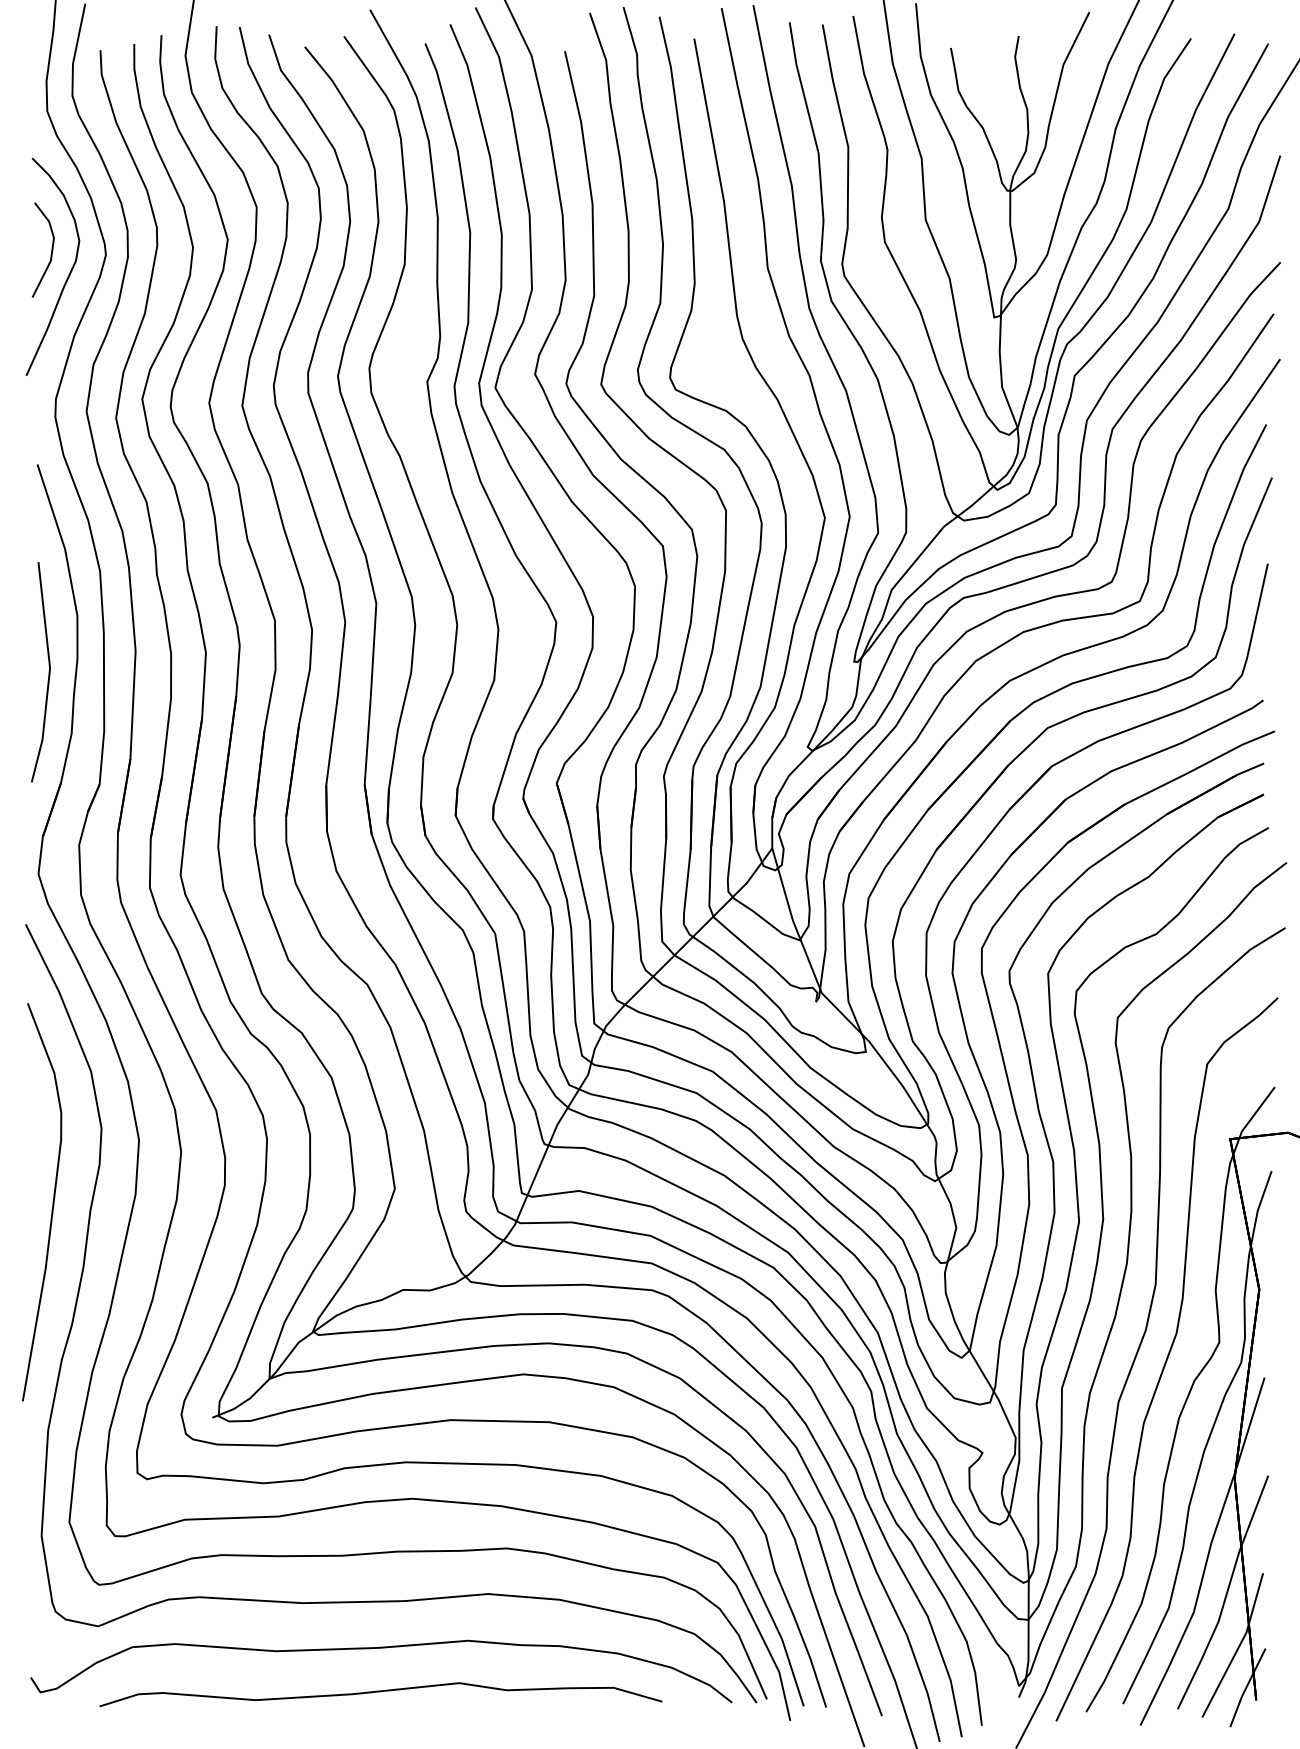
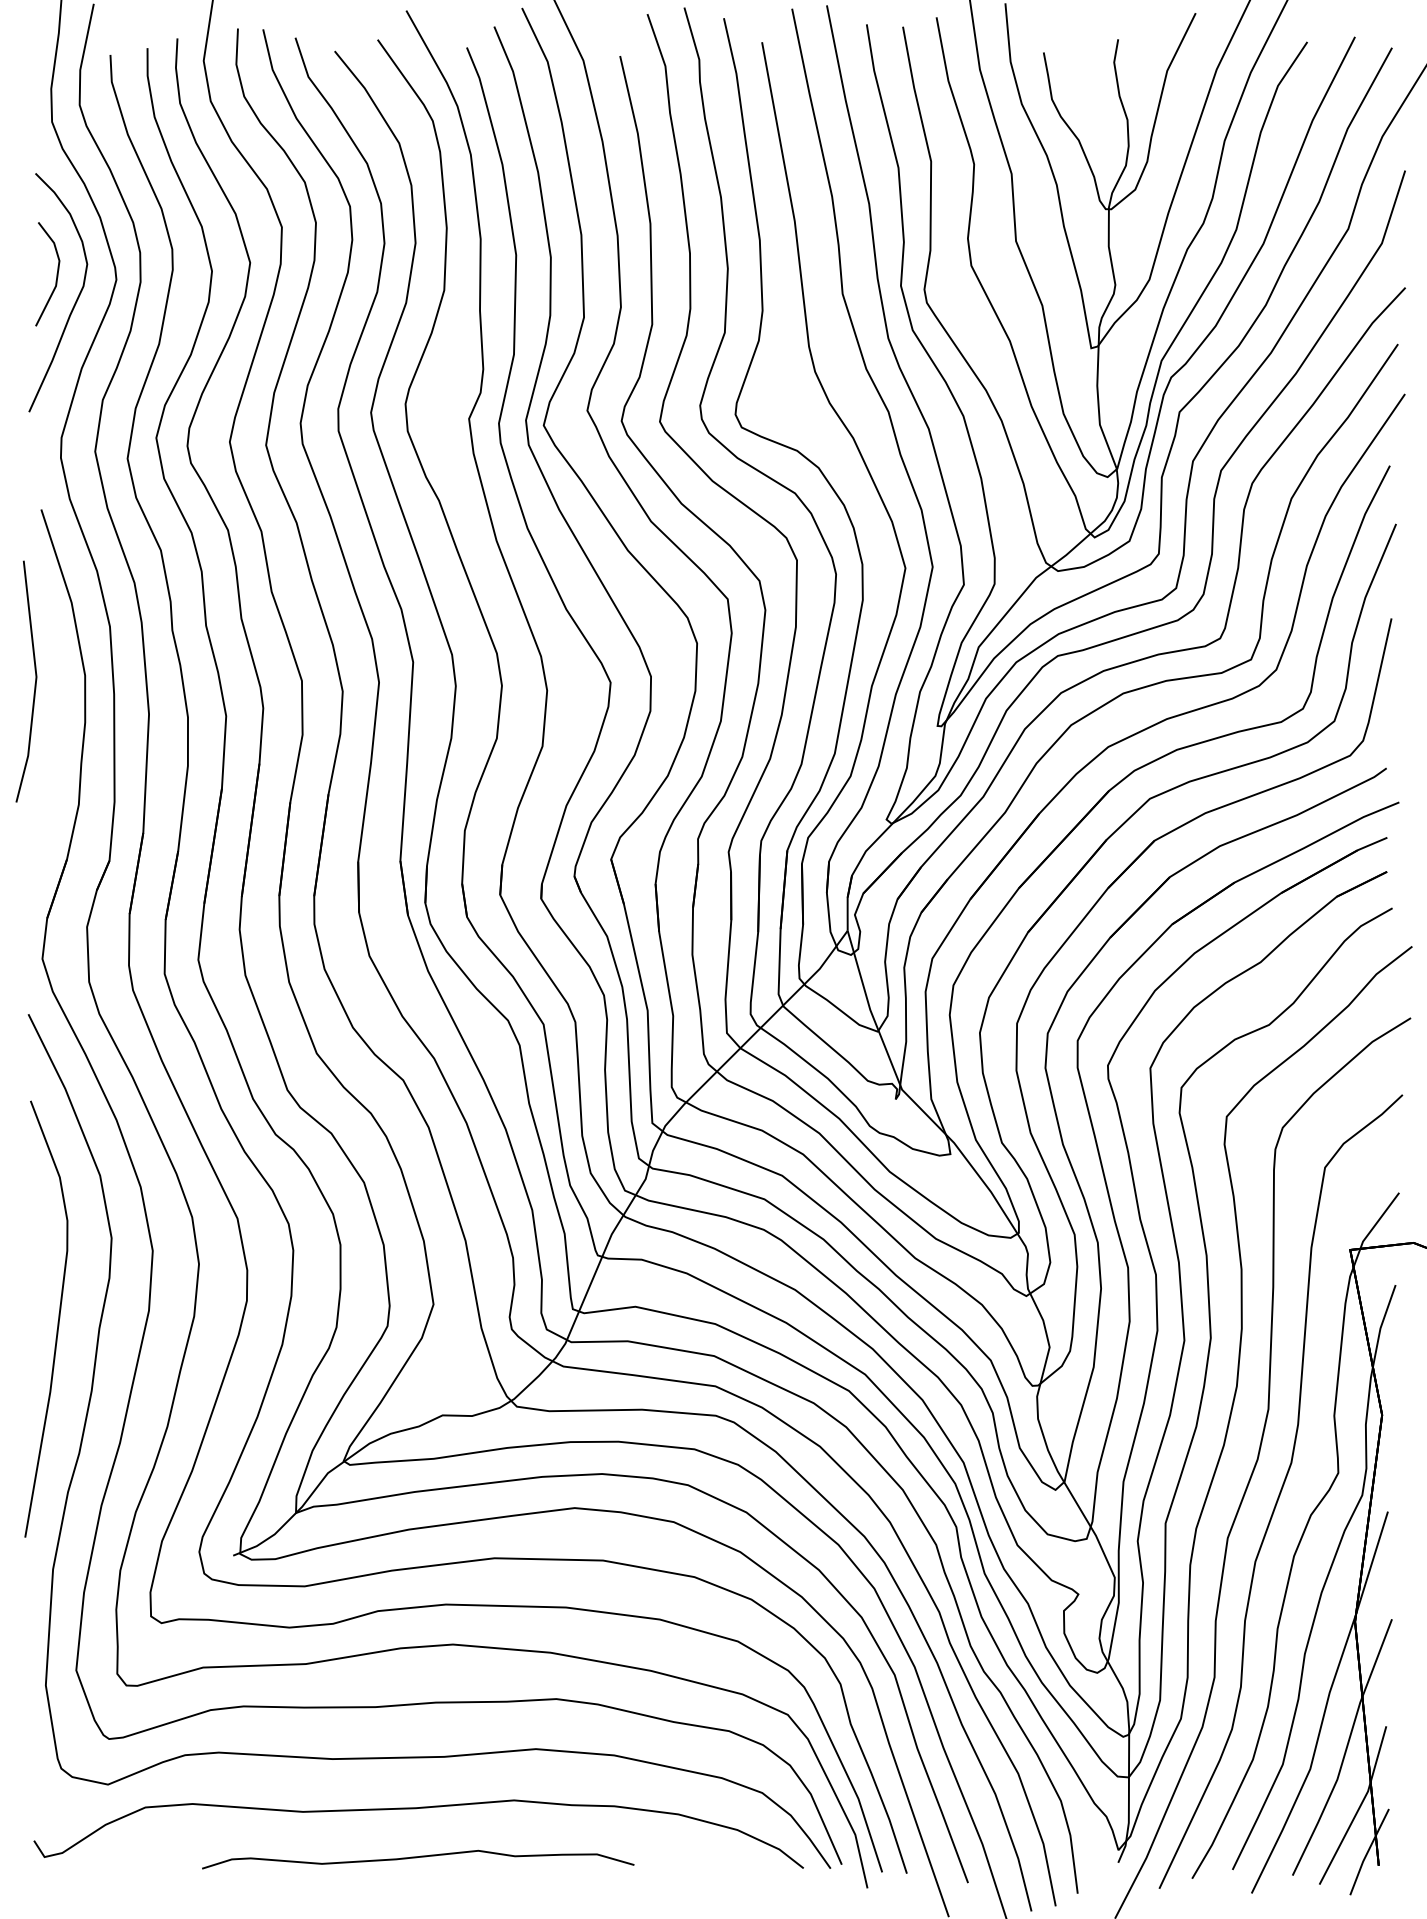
line: (48, 672) -> (34, 681), moved
part: (380, 1694) -> (417, 1859), size x0.7

